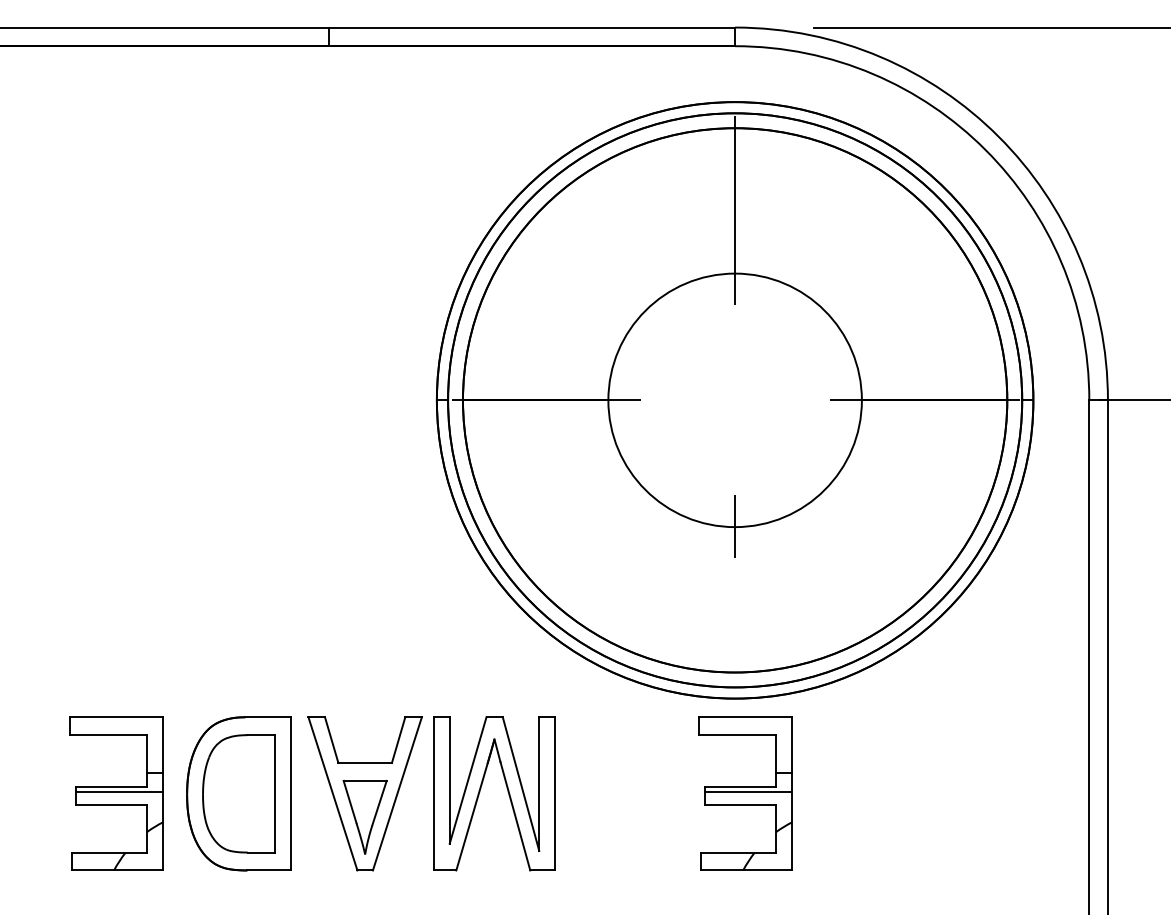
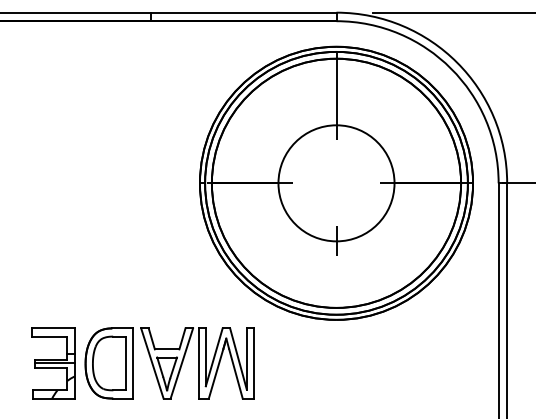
part: (746, 793) -> (341, 363), removed

